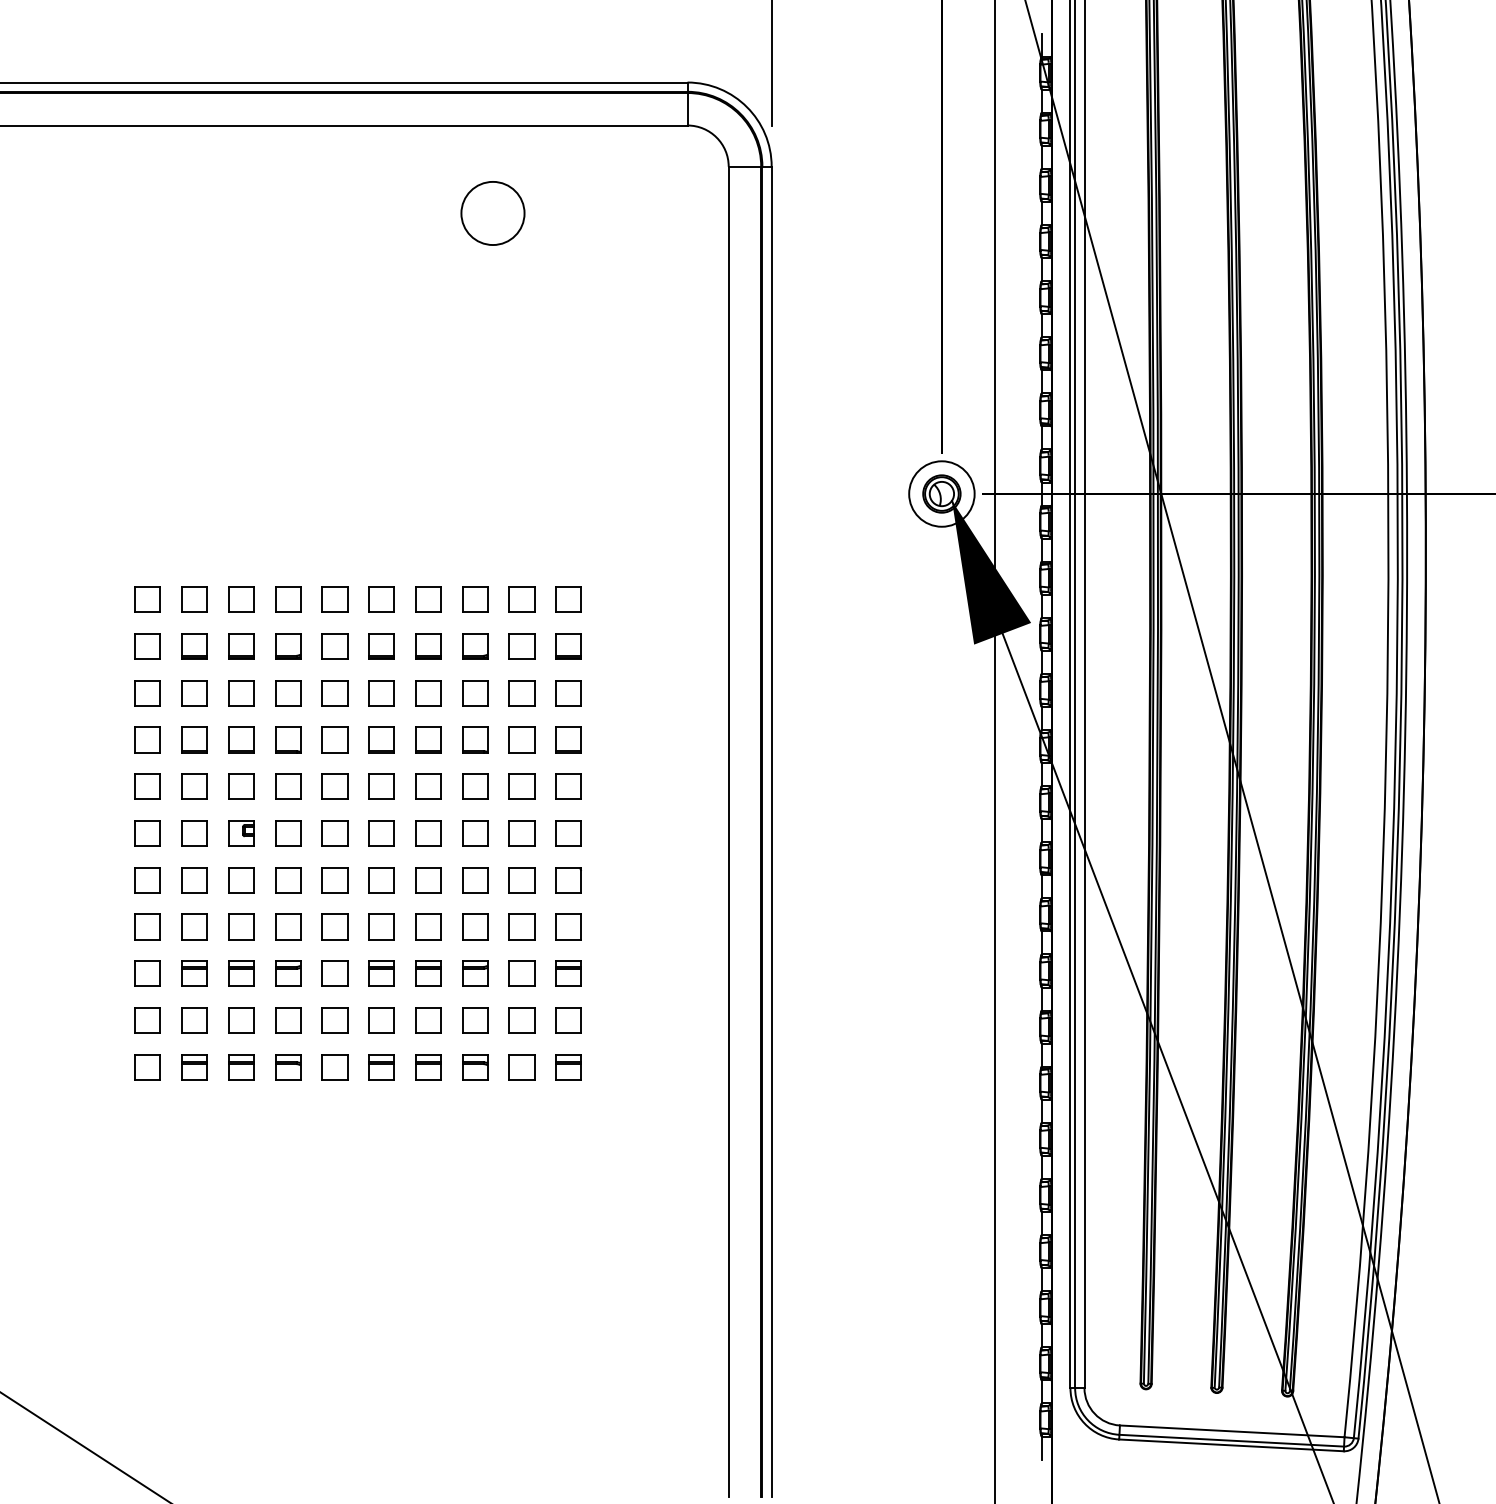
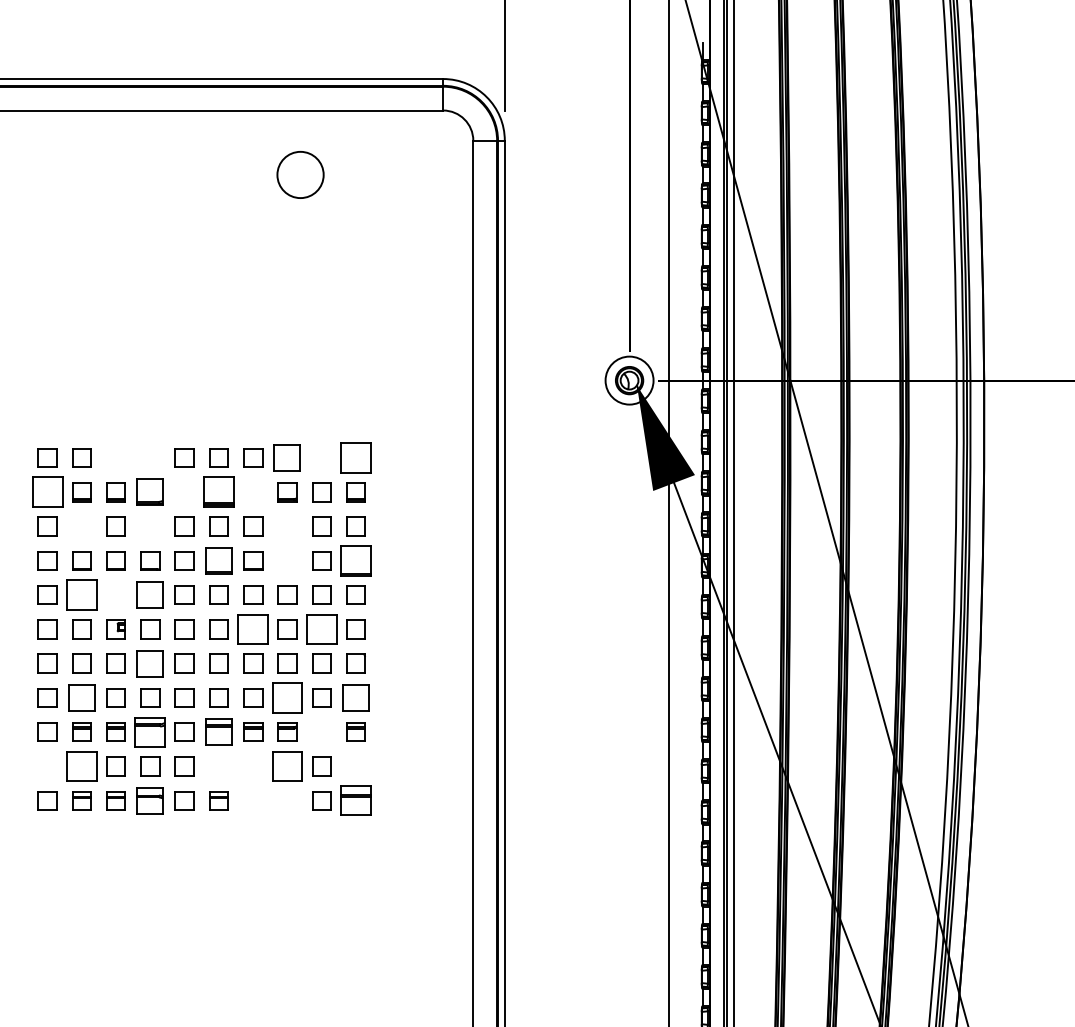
part: (241, 599) -> (116, 457), removed
part: (288, 599) -> (150, 457), removed
part: (475, 599) -> (287, 457), size x1.4
part: (521, 599) -> (321, 457), removed
part: (568, 599) -> (355, 457), size x1.6
part: (147, 646) -> (47, 492), size x1.6
part: (288, 646) -> (150, 492), size x1.4
part: (334, 646) -> (184, 492), removed
part: (381, 646) -> (218, 492), size x1.6
part: (428, 646) -> (253, 492), removed
part: (194, 693) -> (81, 526), removed
part: (288, 693) -> (150, 526), removed
part: (475, 693) -> (287, 526), removed
part: (381, 739) -> (218, 560), size x1.4
part: (475, 739) -> (287, 560), removed
part: (568, 739) -> (355, 560), size x1.6
part: (194, 786) -> (81, 594), size x1.6
part: (241, 786) -> (116, 594), removed
part: (288, 786) -> (150, 594), size x1.4
part: (428, 833) -> (253, 629), size x1.6
part: (521, 833) -> (321, 629), size x1.6
part: (288, 880) -> (150, 663), size x1.4
part: (194, 926) -> (81, 697), size x1.4
part: (475, 926) -> (287, 697), size x1.6
part: (568, 926) -> (355, 697), size x1.4
part: (288, 973) -> (150, 732), size x1.6
part: (381, 973) -> (218, 732), size x1.4
part: (521, 973) -> (321, 732), removed
part: (147, 1020) -> (47, 766), removed
part: (194, 1020) -> (81, 766), size x1.6
part: (381, 1020) -> (218, 766), removed
part: (428, 1020) -> (253, 766), removed
part: (475, 1020) -> (287, 766), size x1.6
part: (568, 1020) -> (355, 766), removed
part: (288, 1067) -> (150, 800), size x1.4
part: (428, 1067) -> (253, 800), removed
part: (475, 1067) -> (287, 800), removed
part: (568, 1067) -> (355, 800), size x1.6

